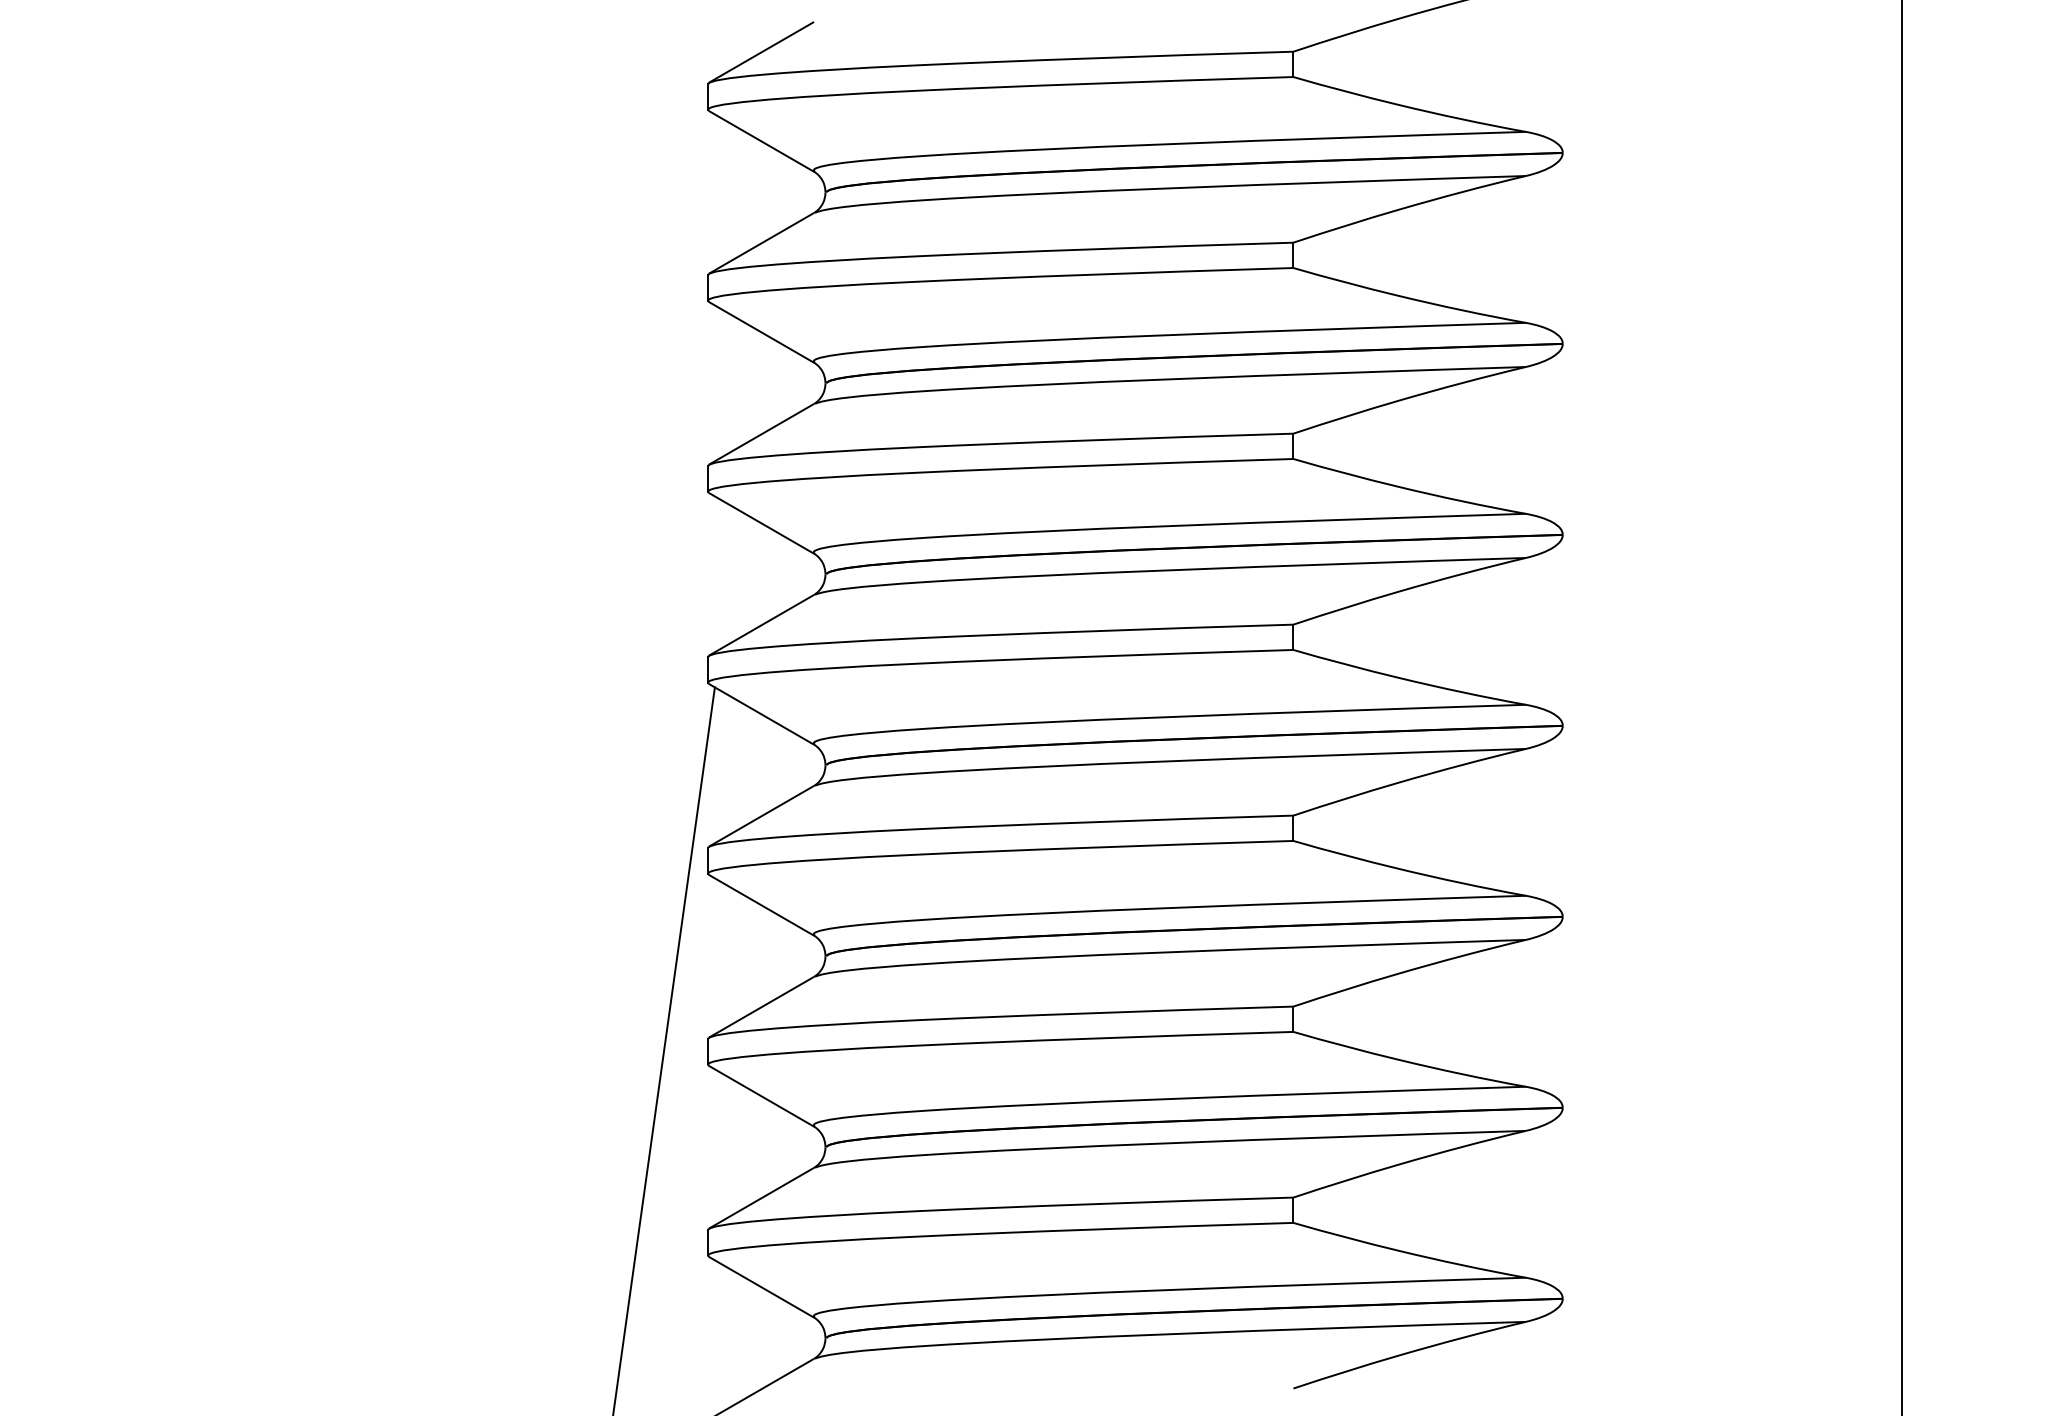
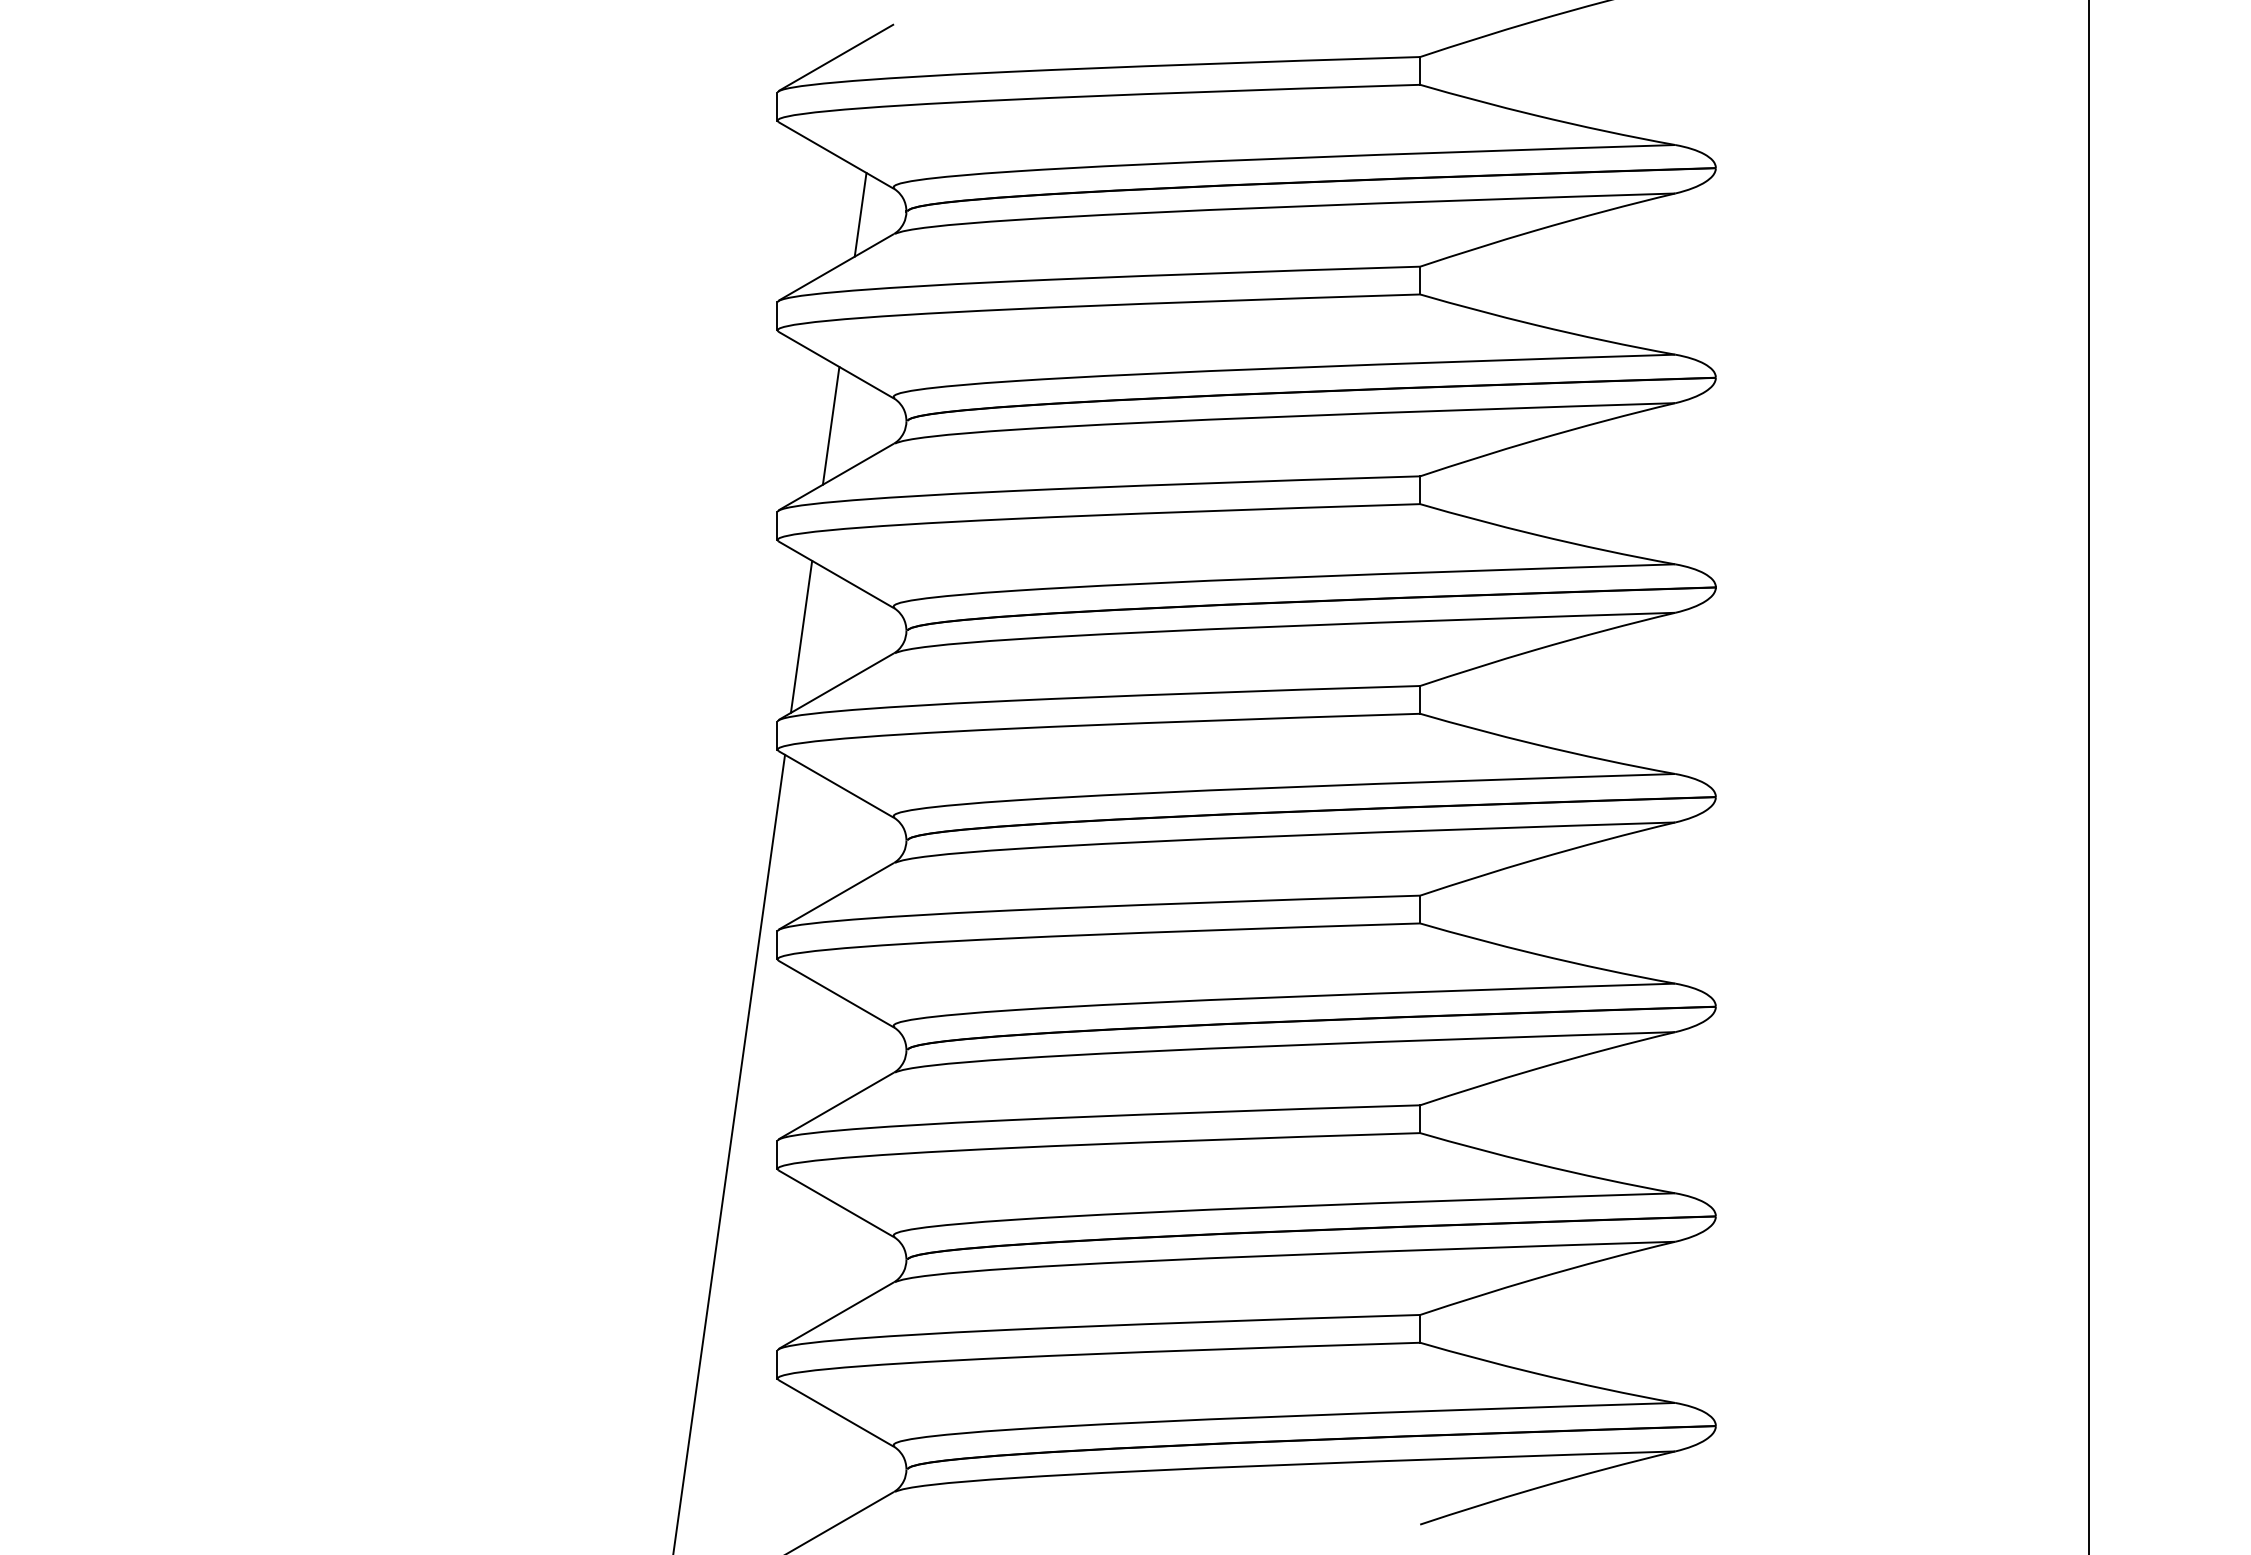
line: (783, 195) -> (860, 214), added
line: (756, 387) -> (830, 425), added
line: (729, 579) -> (801, 636), added

